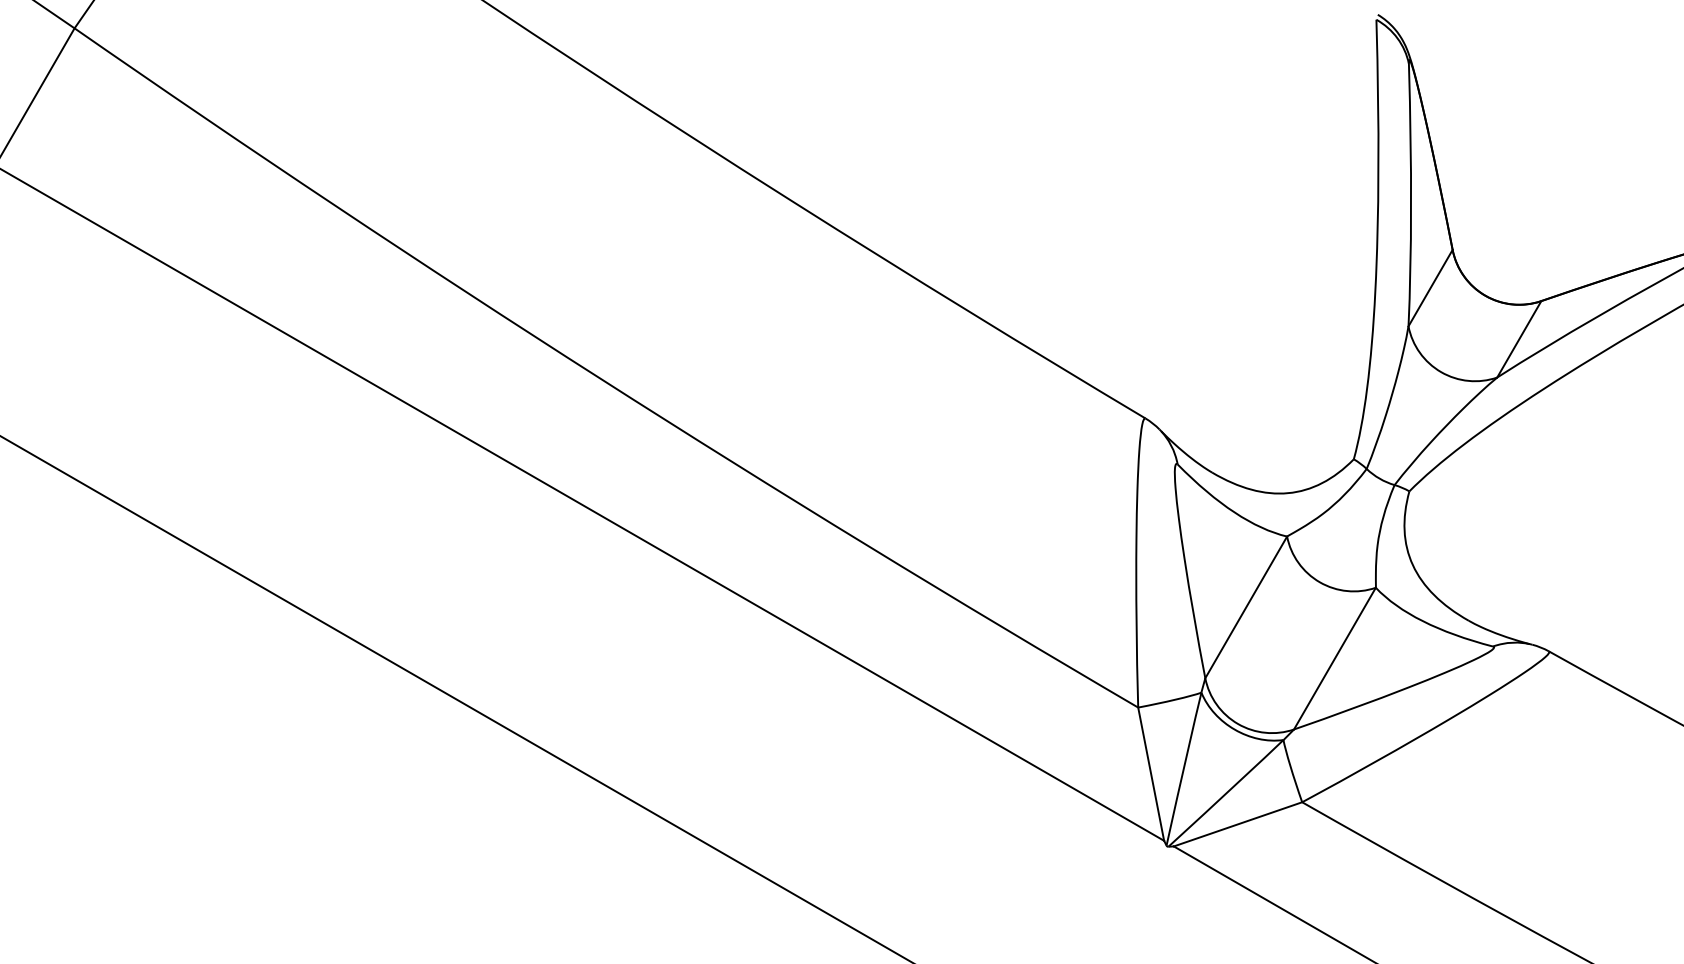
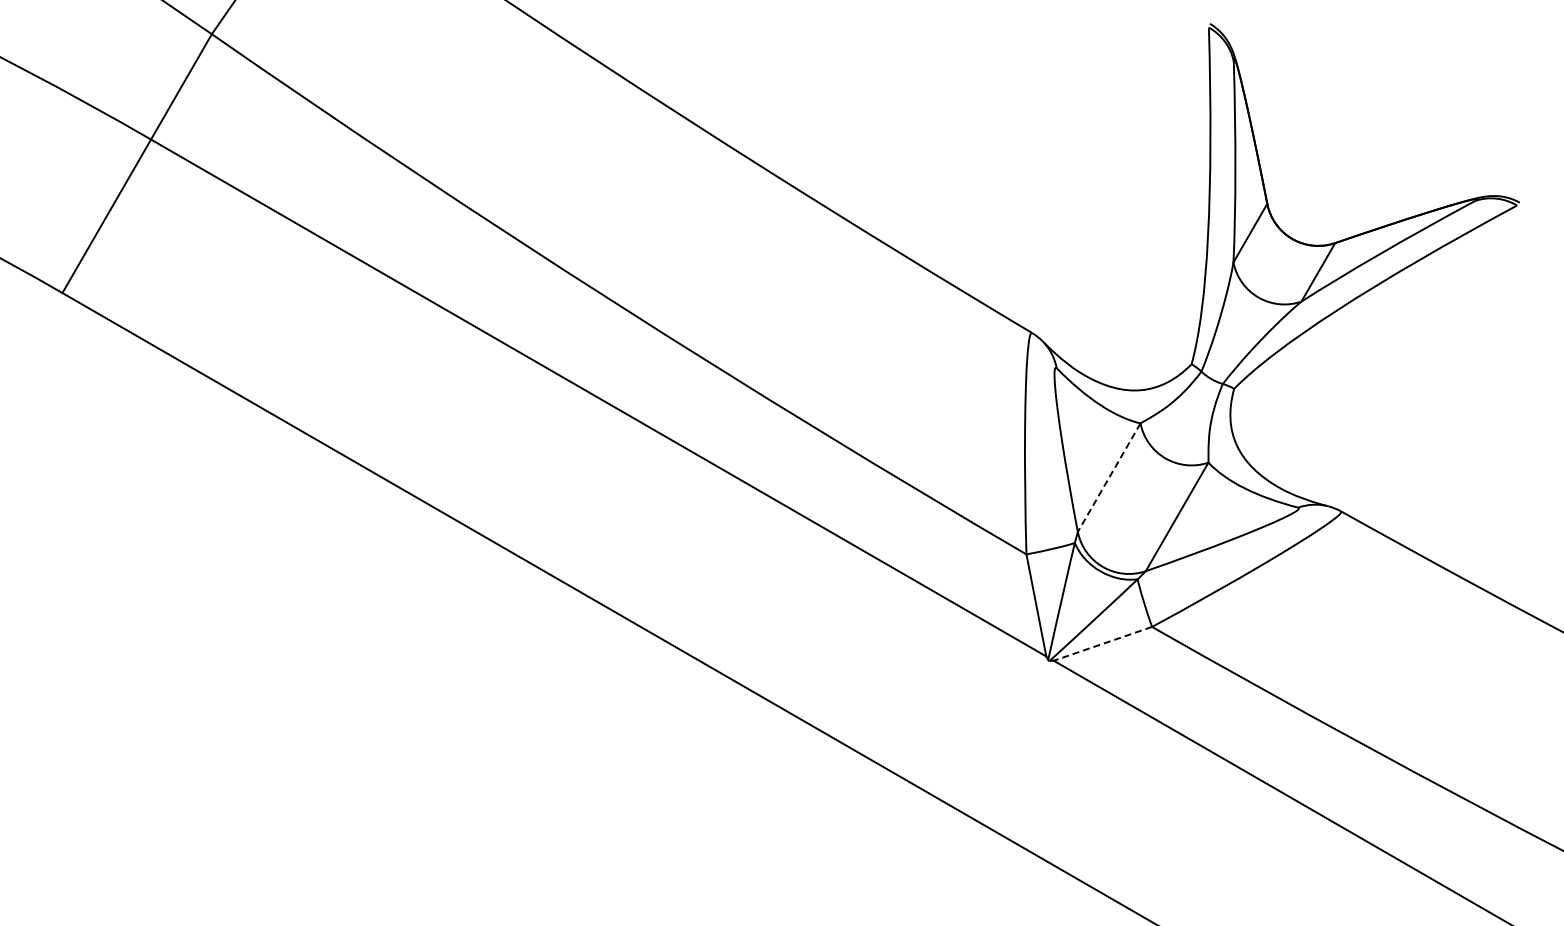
line: (1246, 607) -> (1109, 477), solid -> dashed
line: (1237, 823) -> (1102, 643), solid -> dashed

